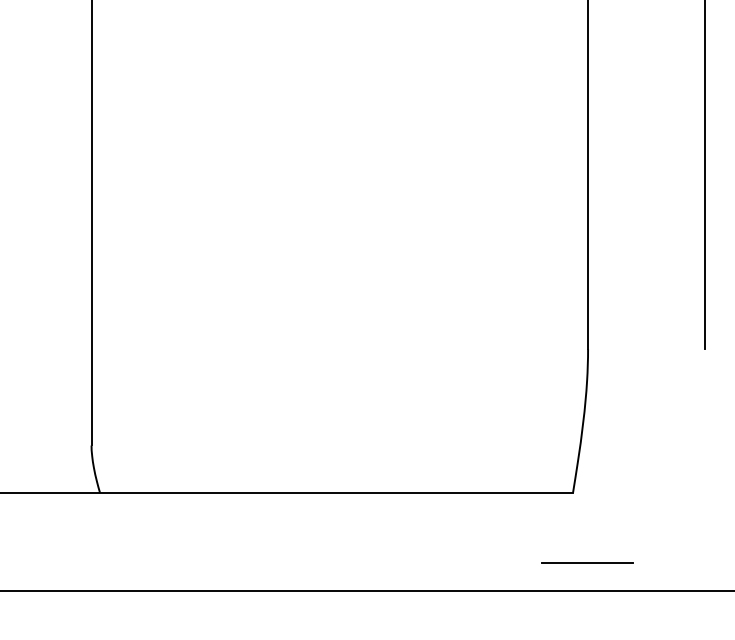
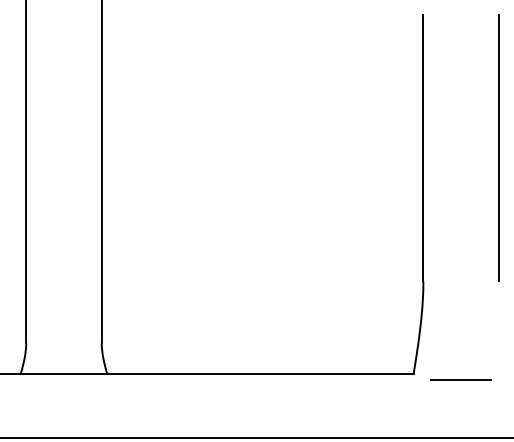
line: (586, 561) -> (460, 379), moved

